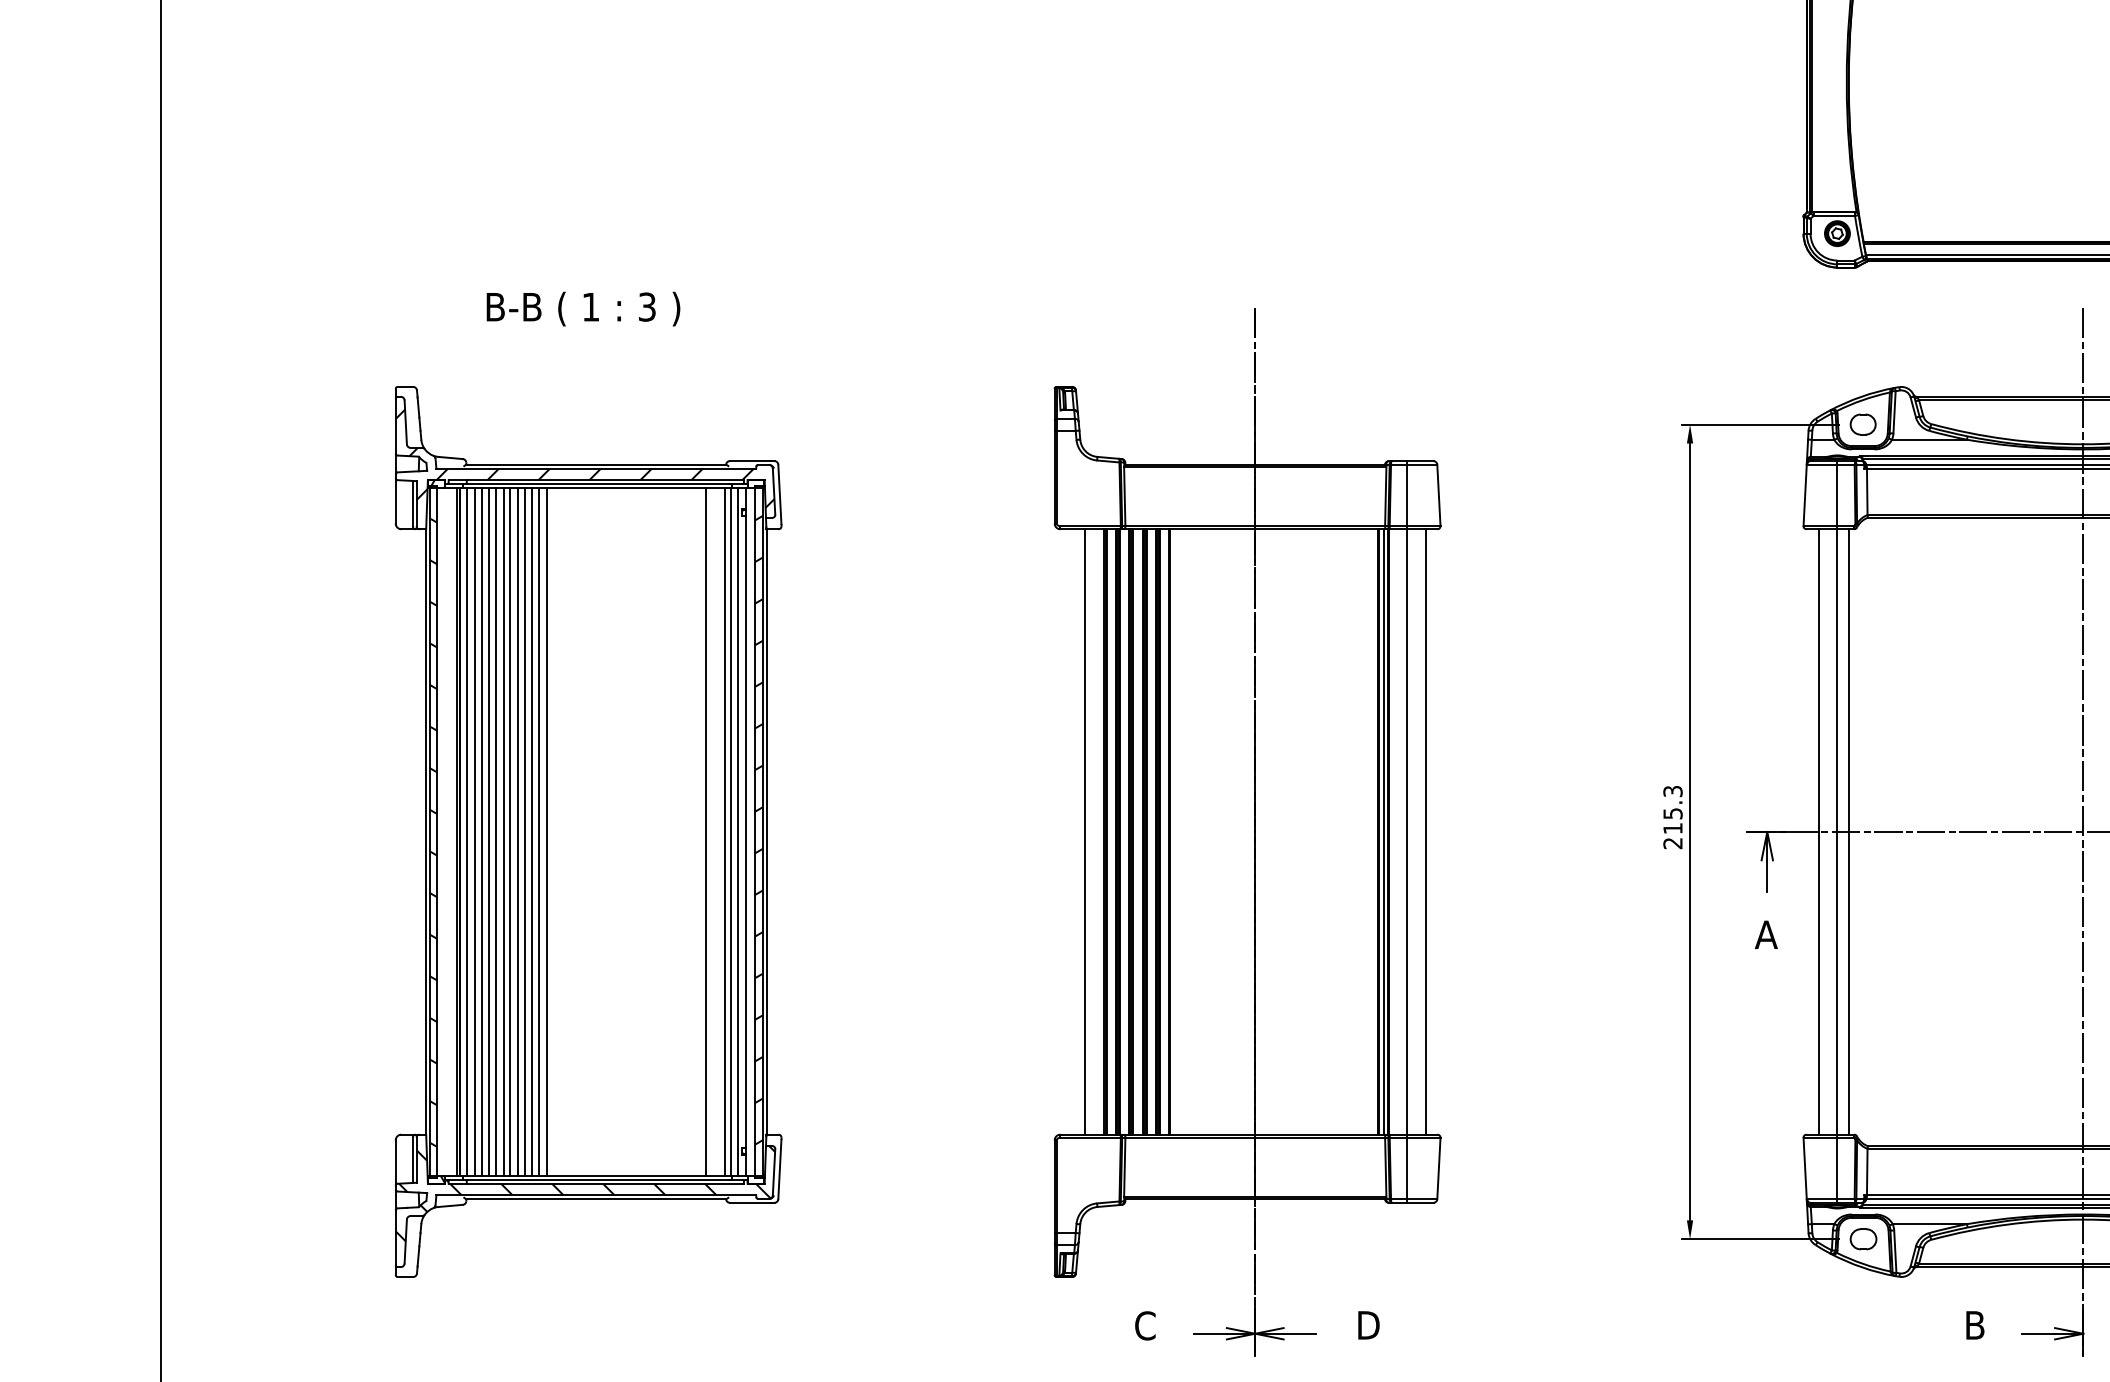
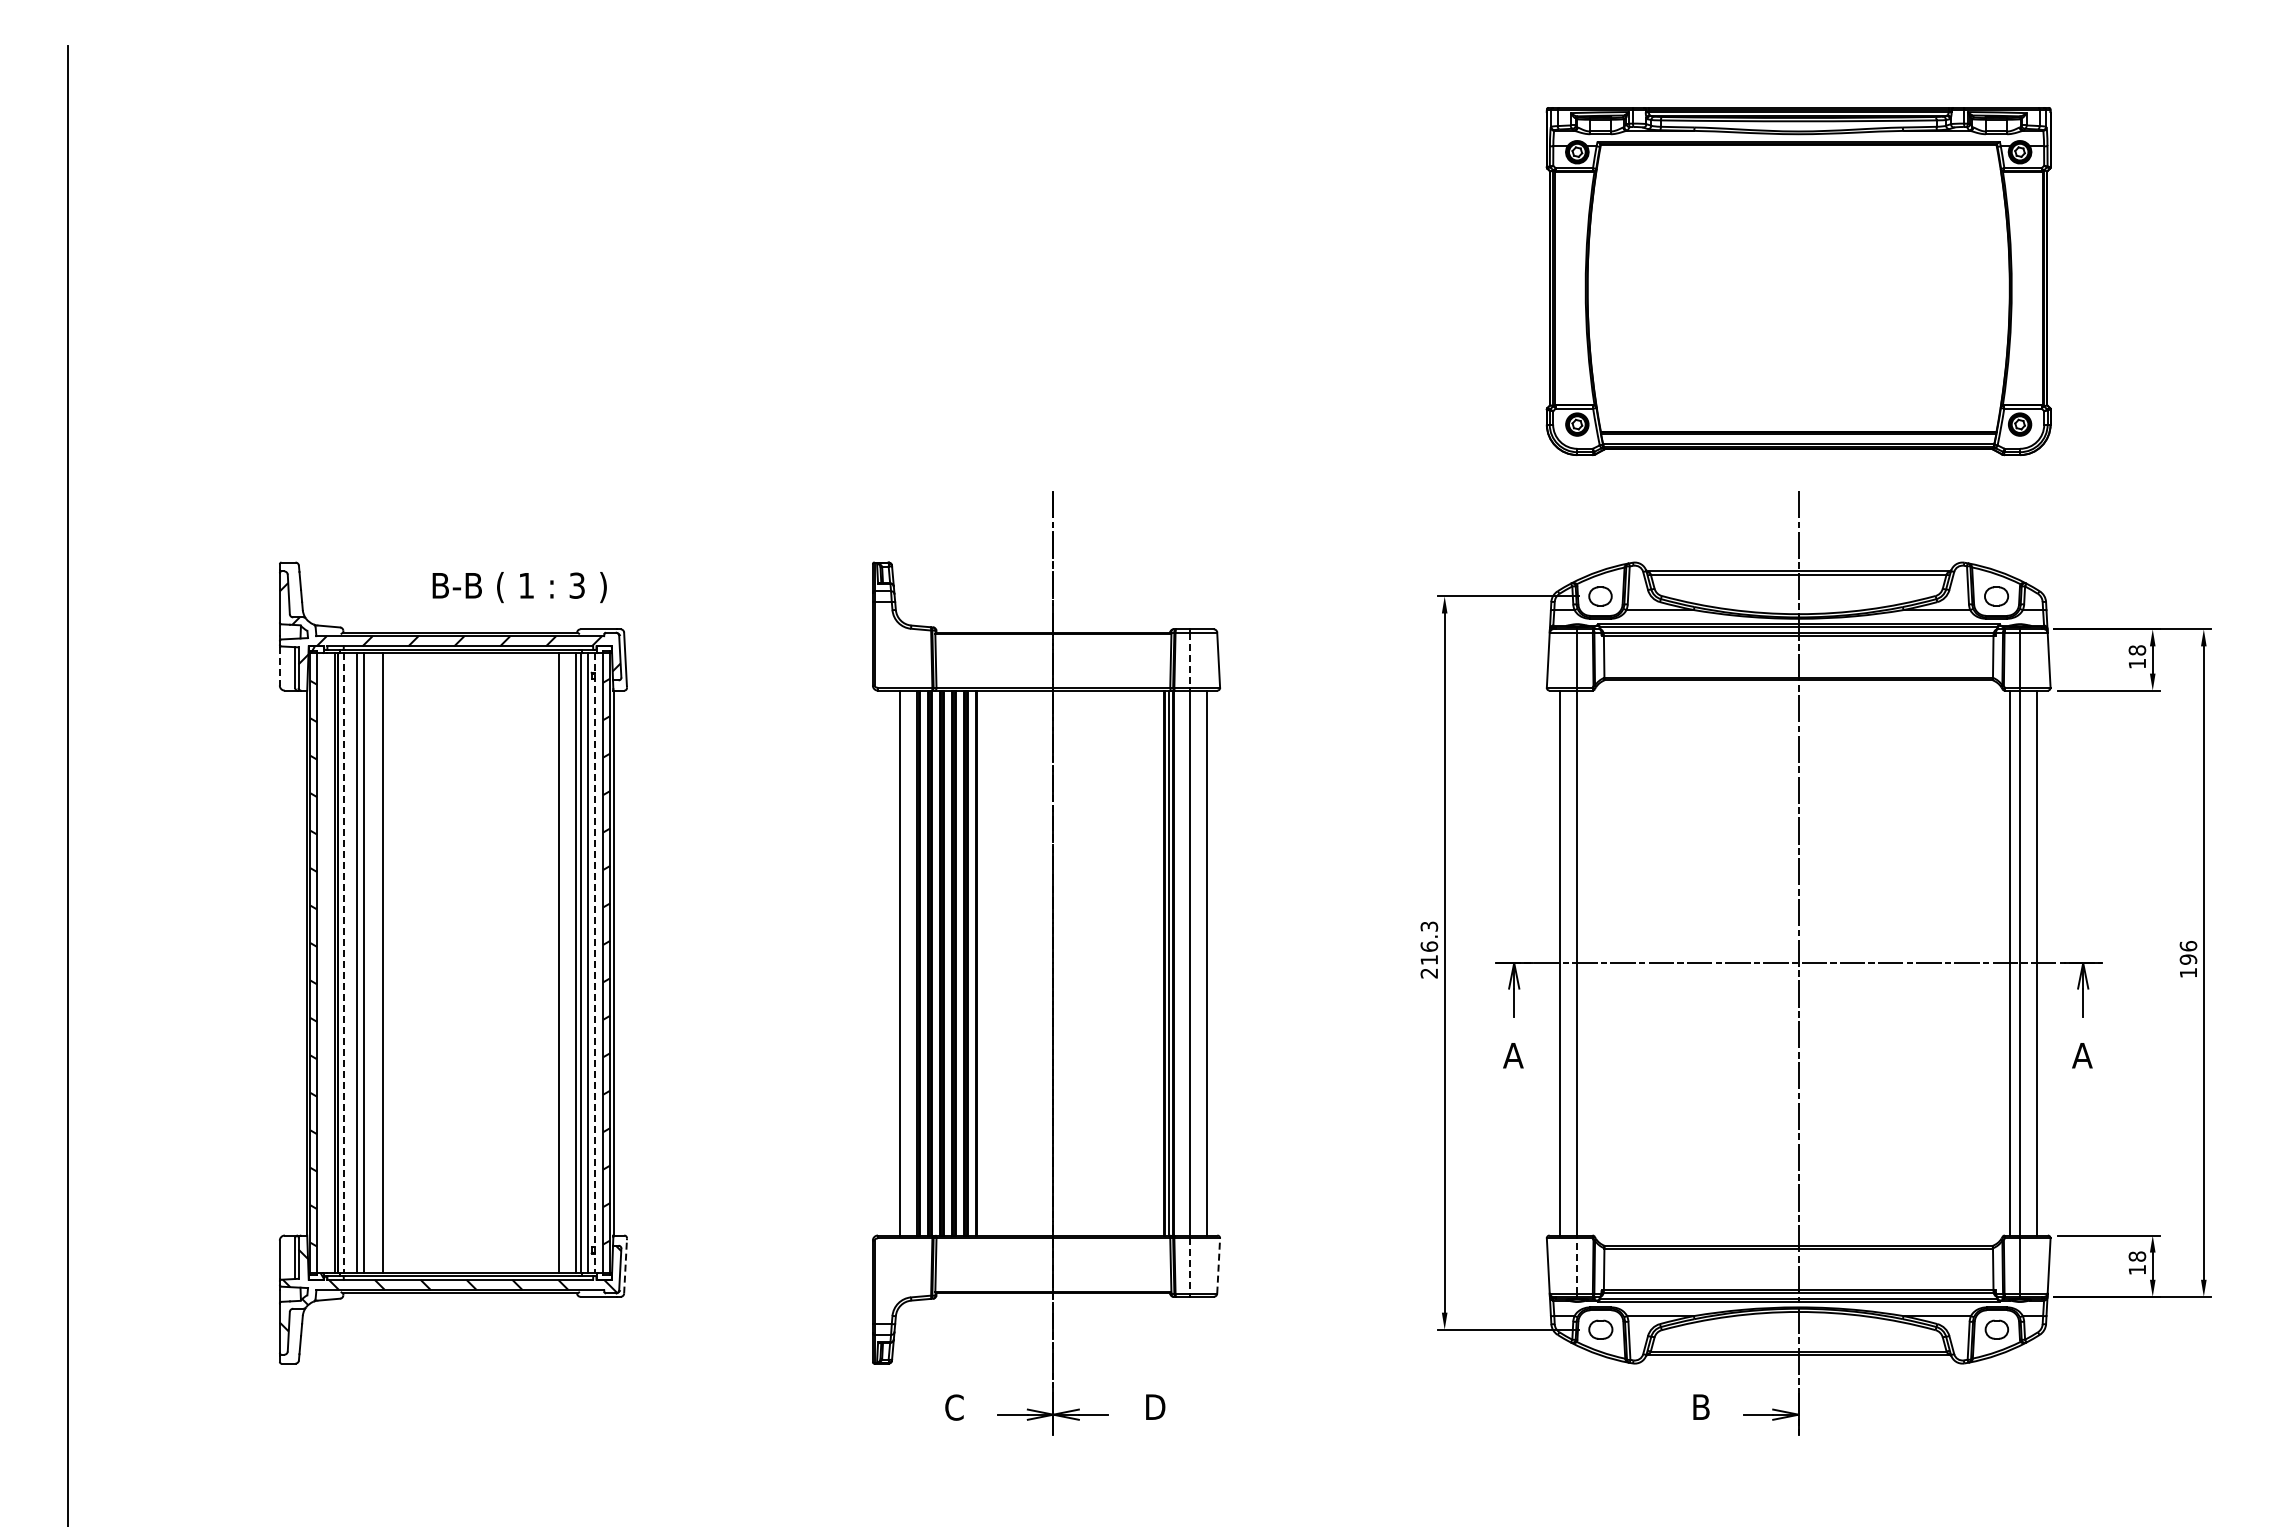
text: (583, 309) -> (519, 587), moved
line: (1406, 495) -> (1189, 660), solid -> dashed
line: (395, 502) -> (279, 666), solid -> dashed
text: (1673, 813) -> (1429, 946), 215.3 -> 216.3
line: (474, 831) -> (350, 962), removed
line: (496, 831) -> (370, 962), removed
line: (503, 831) -> (376, 962), removed
line: (517, 831) -> (389, 962), removed
line: (524, 831) -> (395, 962), removed
line: (532, 831) -> (402, 962), removed
line: (538, 831) -> (408, 962), removed
line: (546, 831) -> (415, 962), removed
line: (1848, 831) -> (1587, 962), removed
line: (467, 832) -> (344, 963), solid -> dashed
line: (745, 832) -> (594, 963), solid -> dashed
line: (779, 1169) -> (625, 1266), solid -> dashed
line: (1406, 1169) -> (1189, 1266), solid -> dashed
line: (1438, 1169) -> (1218, 1266), solid -> dashed
line: (1837, 1169) -> (1577, 1266), solid -> dashed

